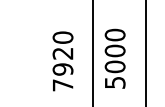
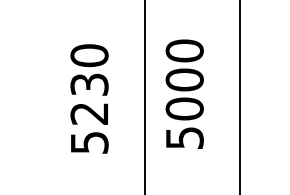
text: (62, 69) -> (88, 113), 7920 -> 5230

